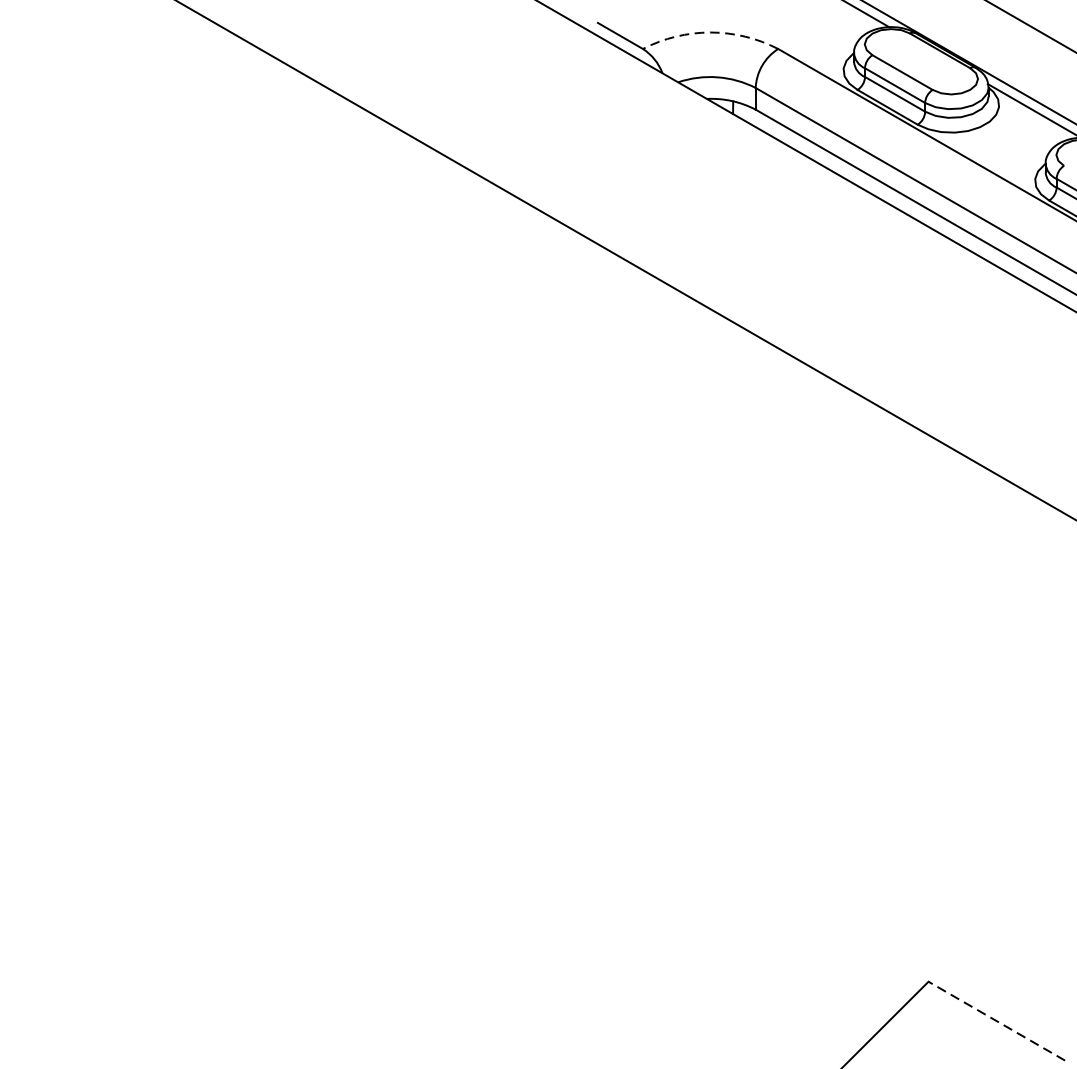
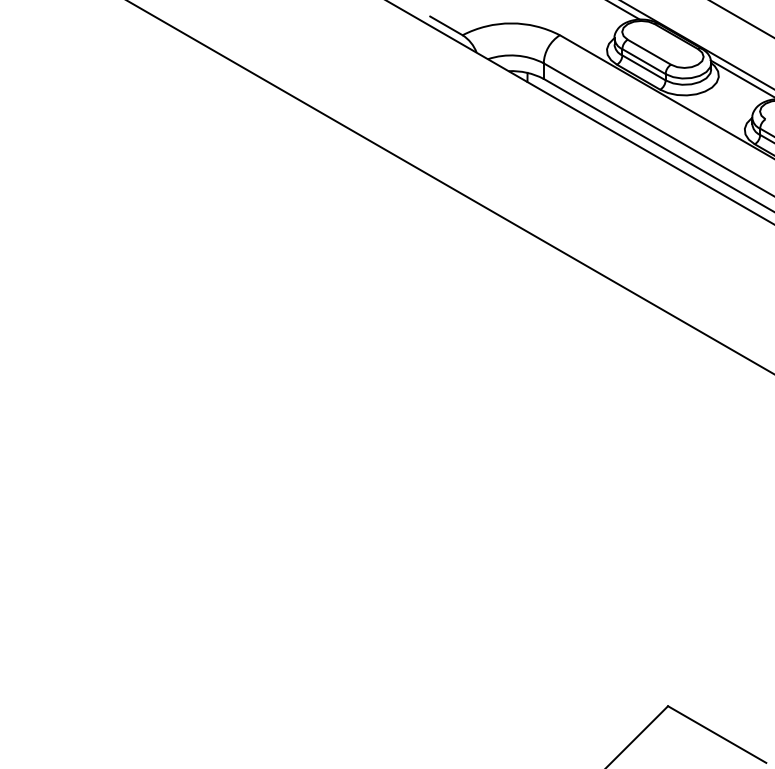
arc: (710, 32) -> (511, 23), dashed -> solid
line: (997, 1021) -> (717, 734), dashed -> solid

